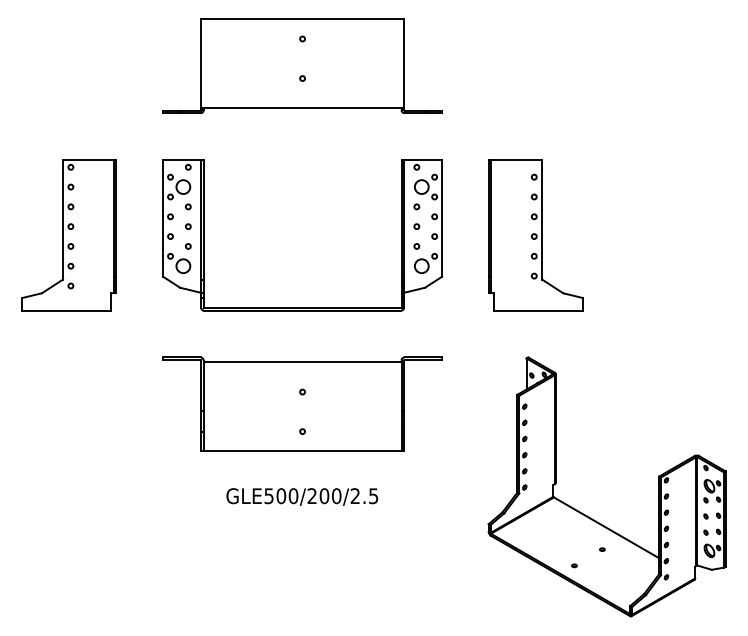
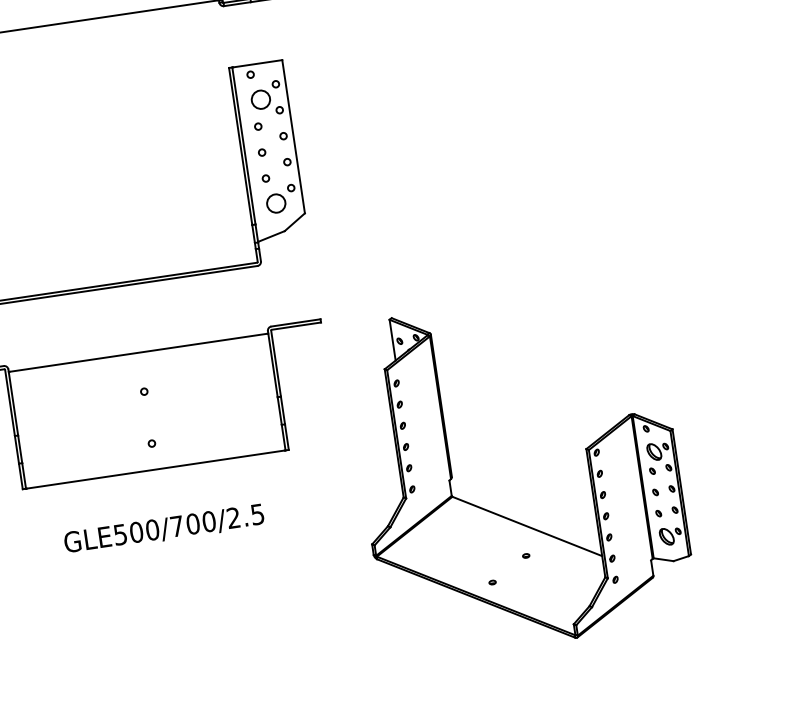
part: (535, 235) -> (419, 141), removed
text: (311, 495) -> (176, 525), GLE500/200/2.5 -> GLE500/700/2.5
part: (589, 516) -> (502, 514), moved

